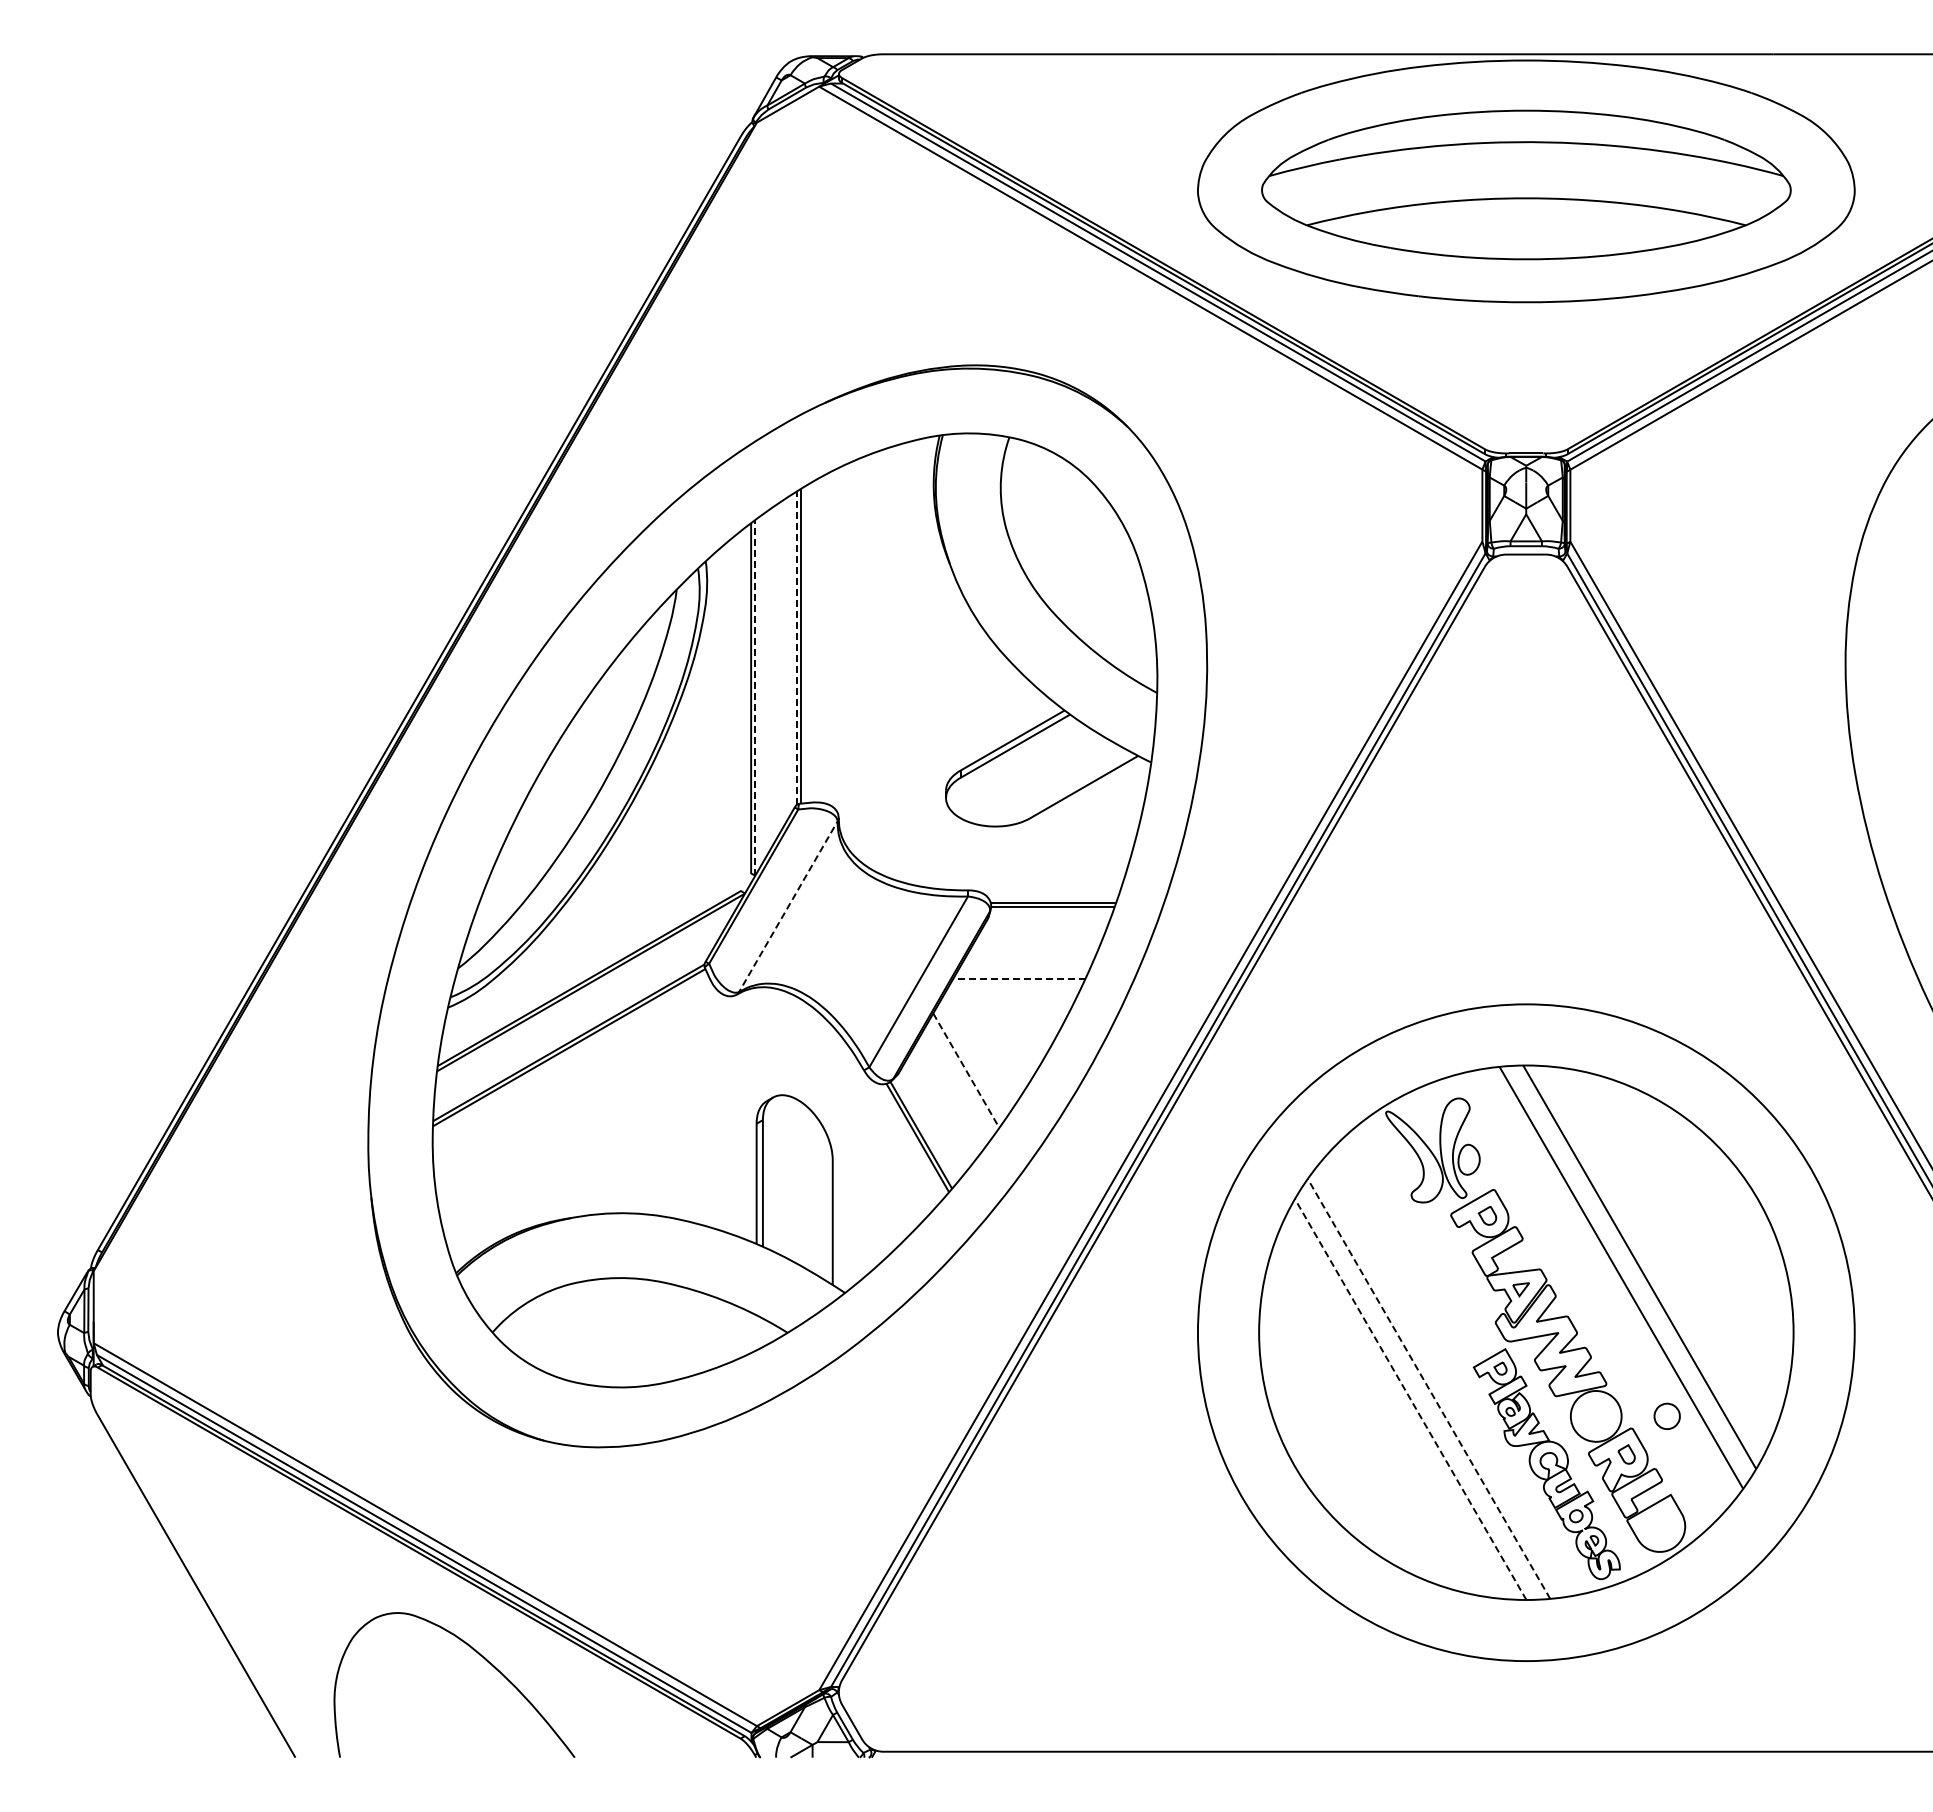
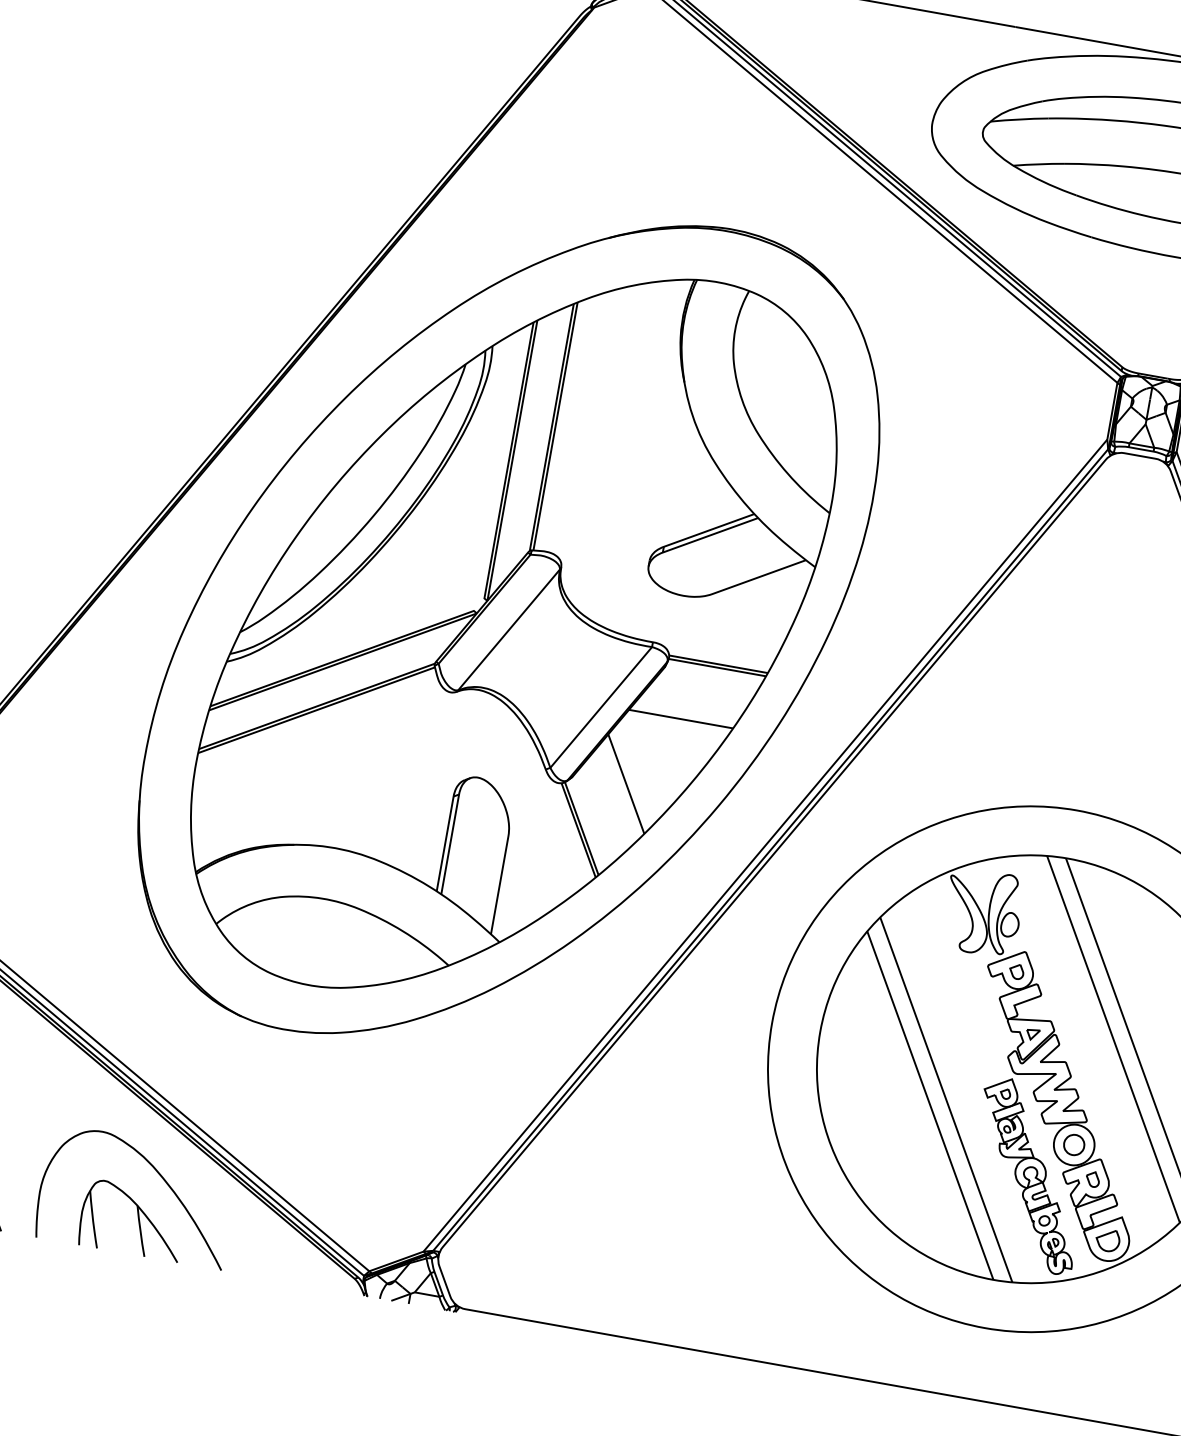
line: (796, 648) -> (551, 427), dashed -> solid
line: (755, 697) -> (512, 460), dashed -> solid
line: (788, 906) -> (509, 629), dashed -> solid
line: (1018, 978) -> (680, 718), dashed -> solid
line: (966, 1071) -> (626, 784), dashed -> solid
line: (1428, 1388) -> (945, 1099), dashed -> solid
line: (1410, 1399) -> (930, 1105), dashed -> solid
part: (1666, 1415) -> (1073, 1144), moved
part: (1658, 1526) -> (1107, 1240), added
part: (461, 1714) -> (138, 1220), added

